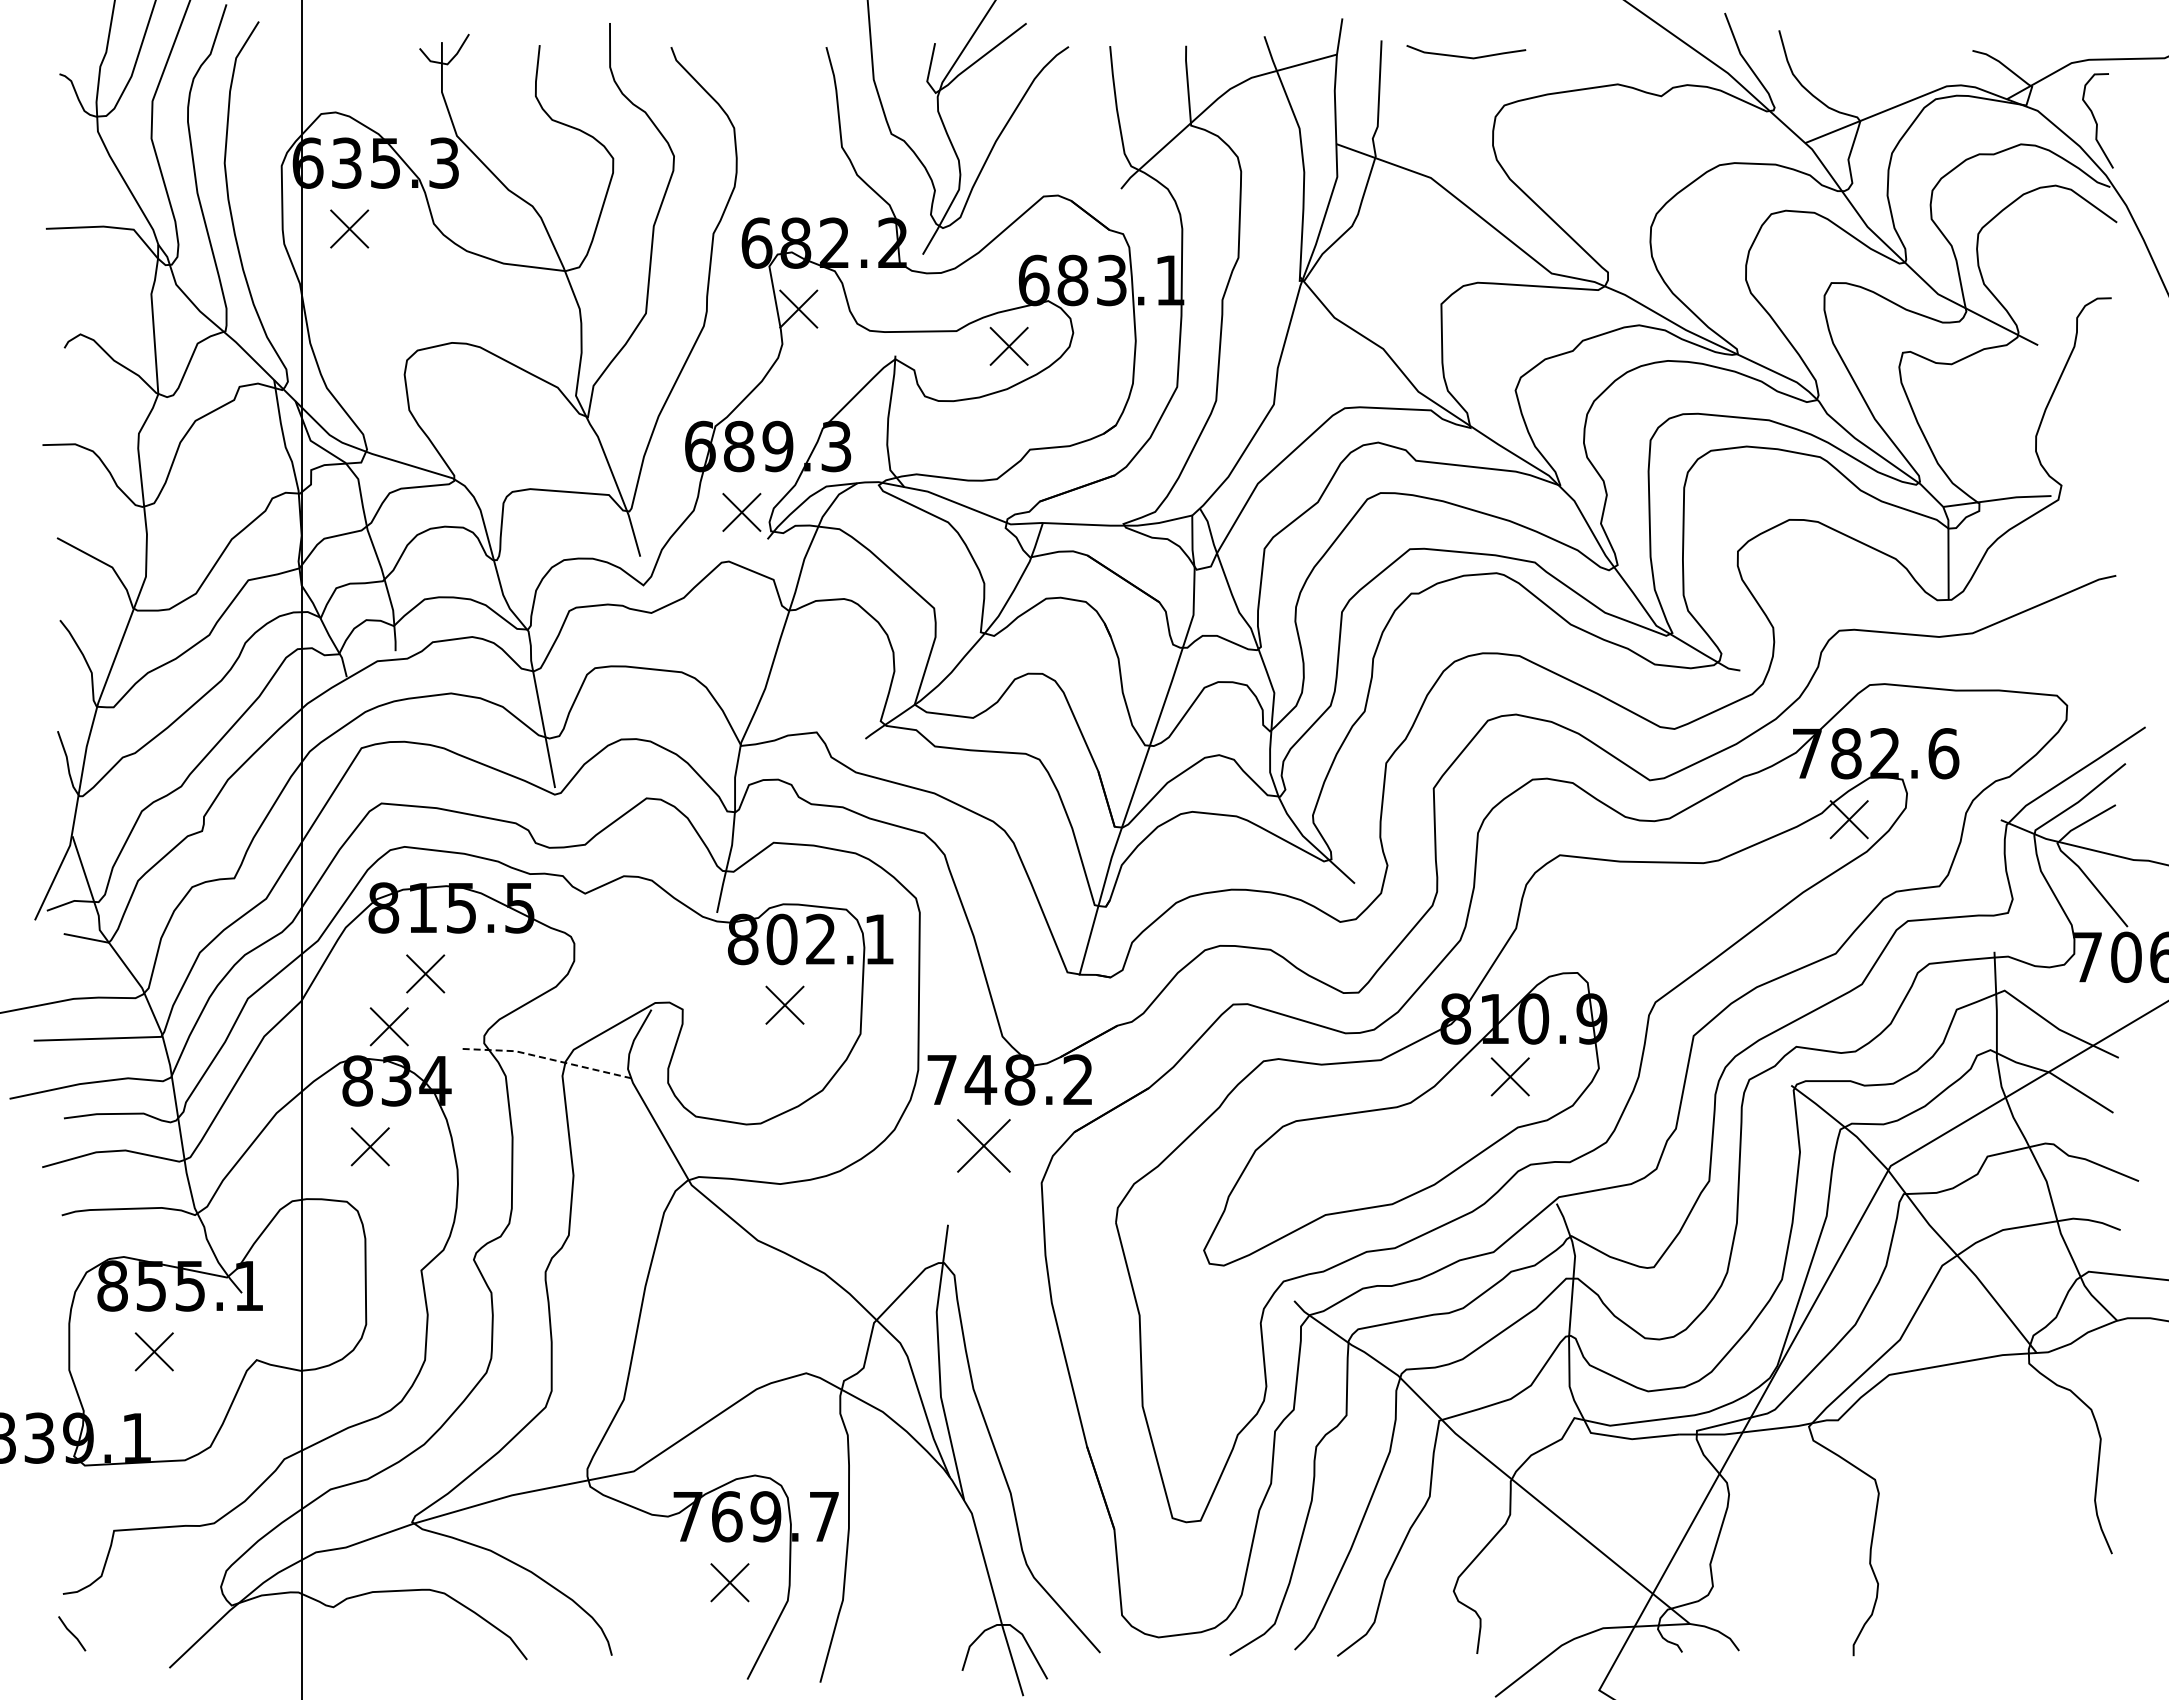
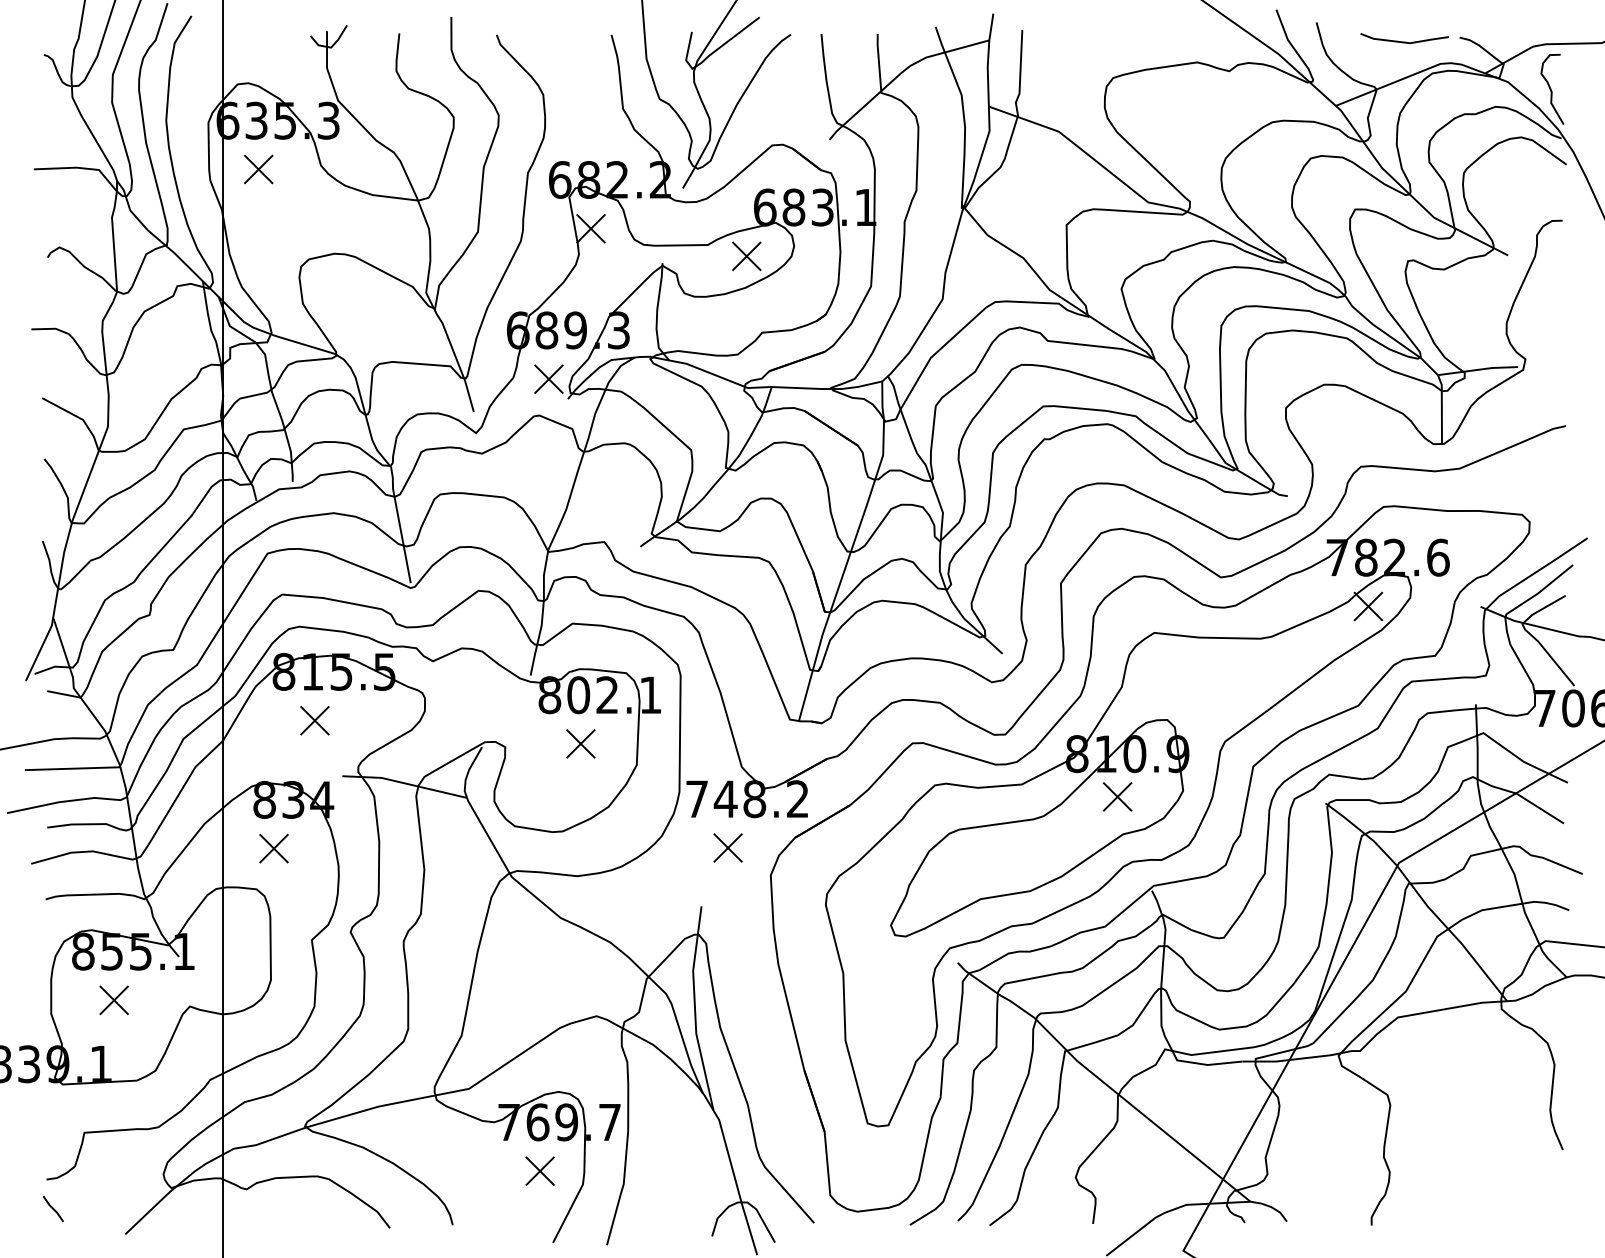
line: (1466, 56) -> (1404, 41), moved
part: (388, 1026) -> (287, 759), removed
line: (547, 1058) -> (405, 783), dashed -> solid
part: (983, 1145) -> (727, 847), size x0.71

